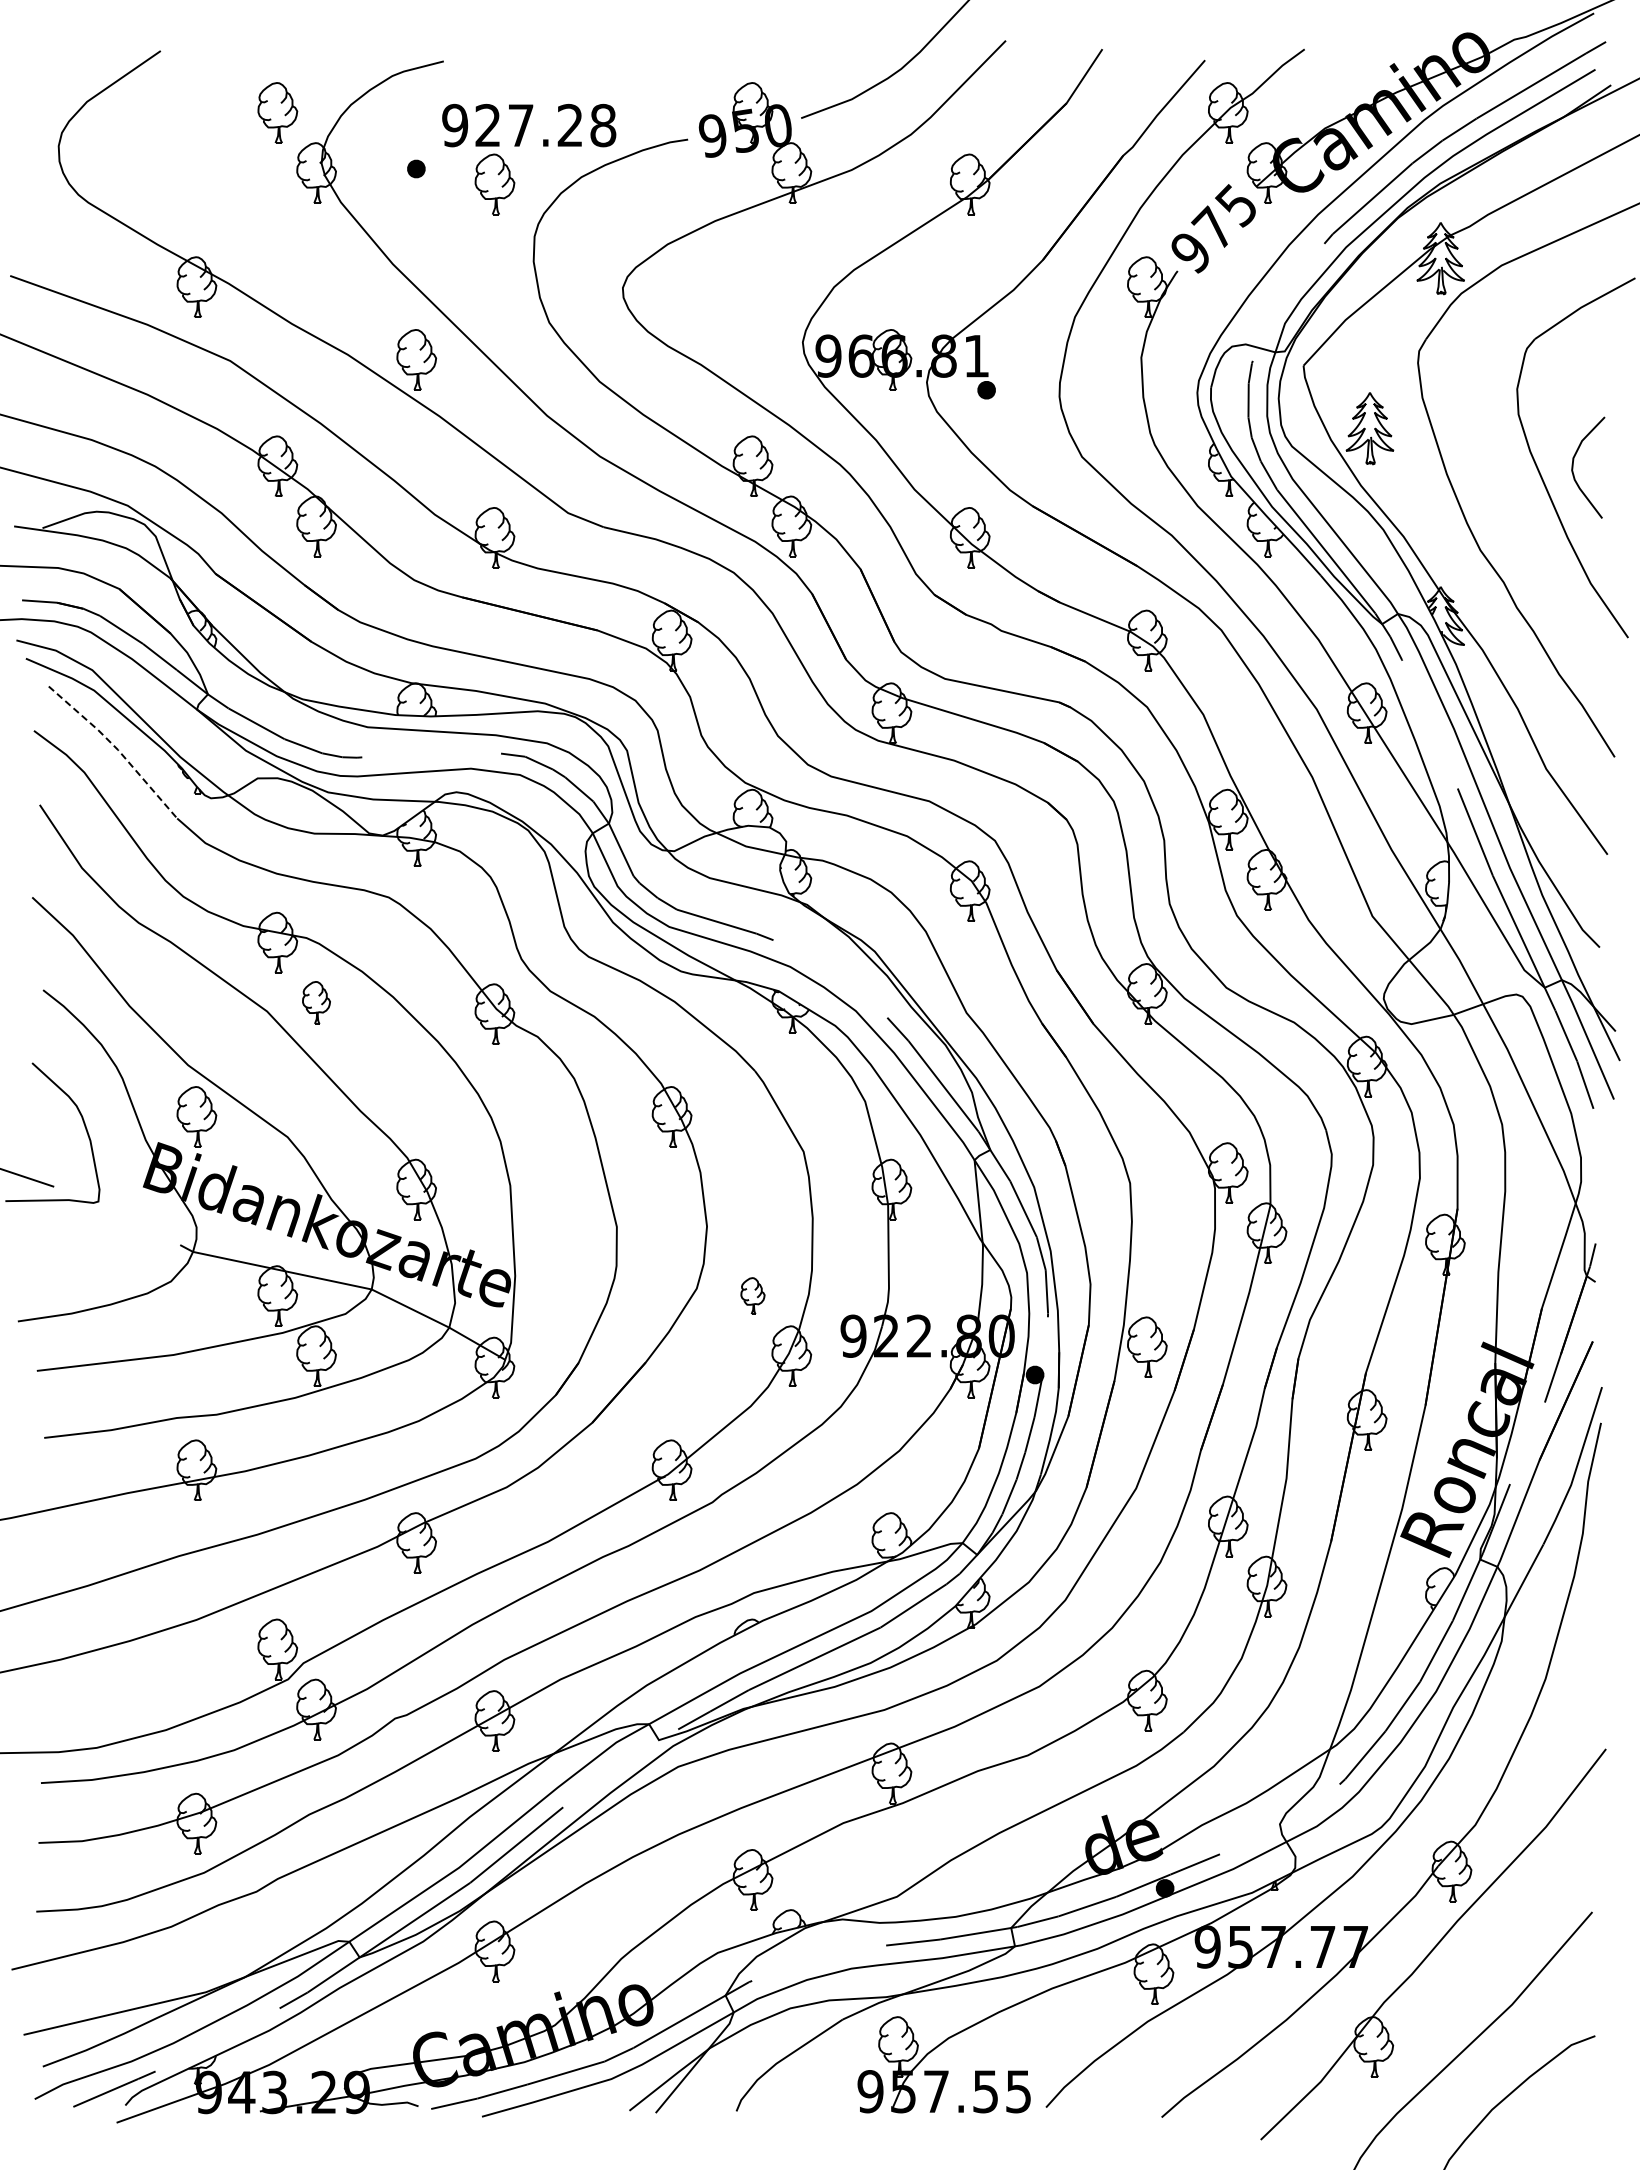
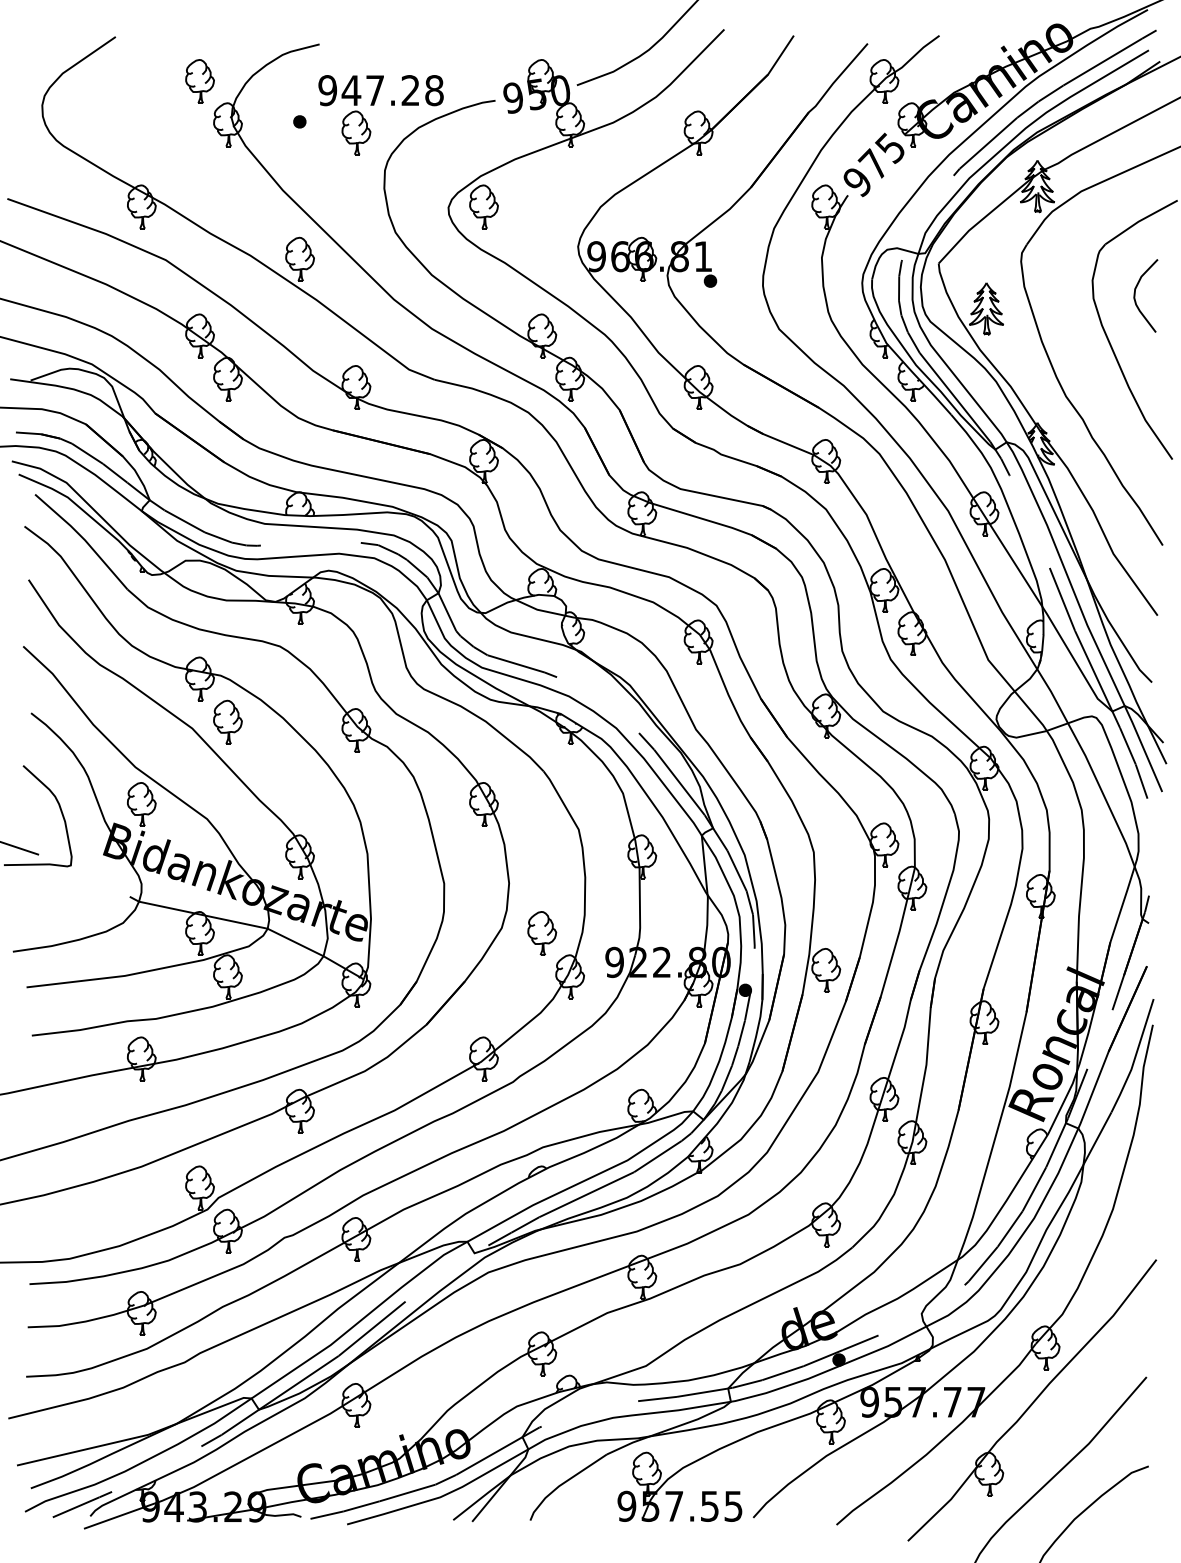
text: (487, 124) -> (351, 89), 927.28 -> 947.28
part: (671, 286) -> (483, 206), added
curve: (1573, 467) -> (1135, 295), moved
line: (116, 748) -> (83, 539), dashed -> solid
part: (316, 1002) -> (227, 722), size x1.43
part: (752, 1295) -> (541, 933), size x1.67

